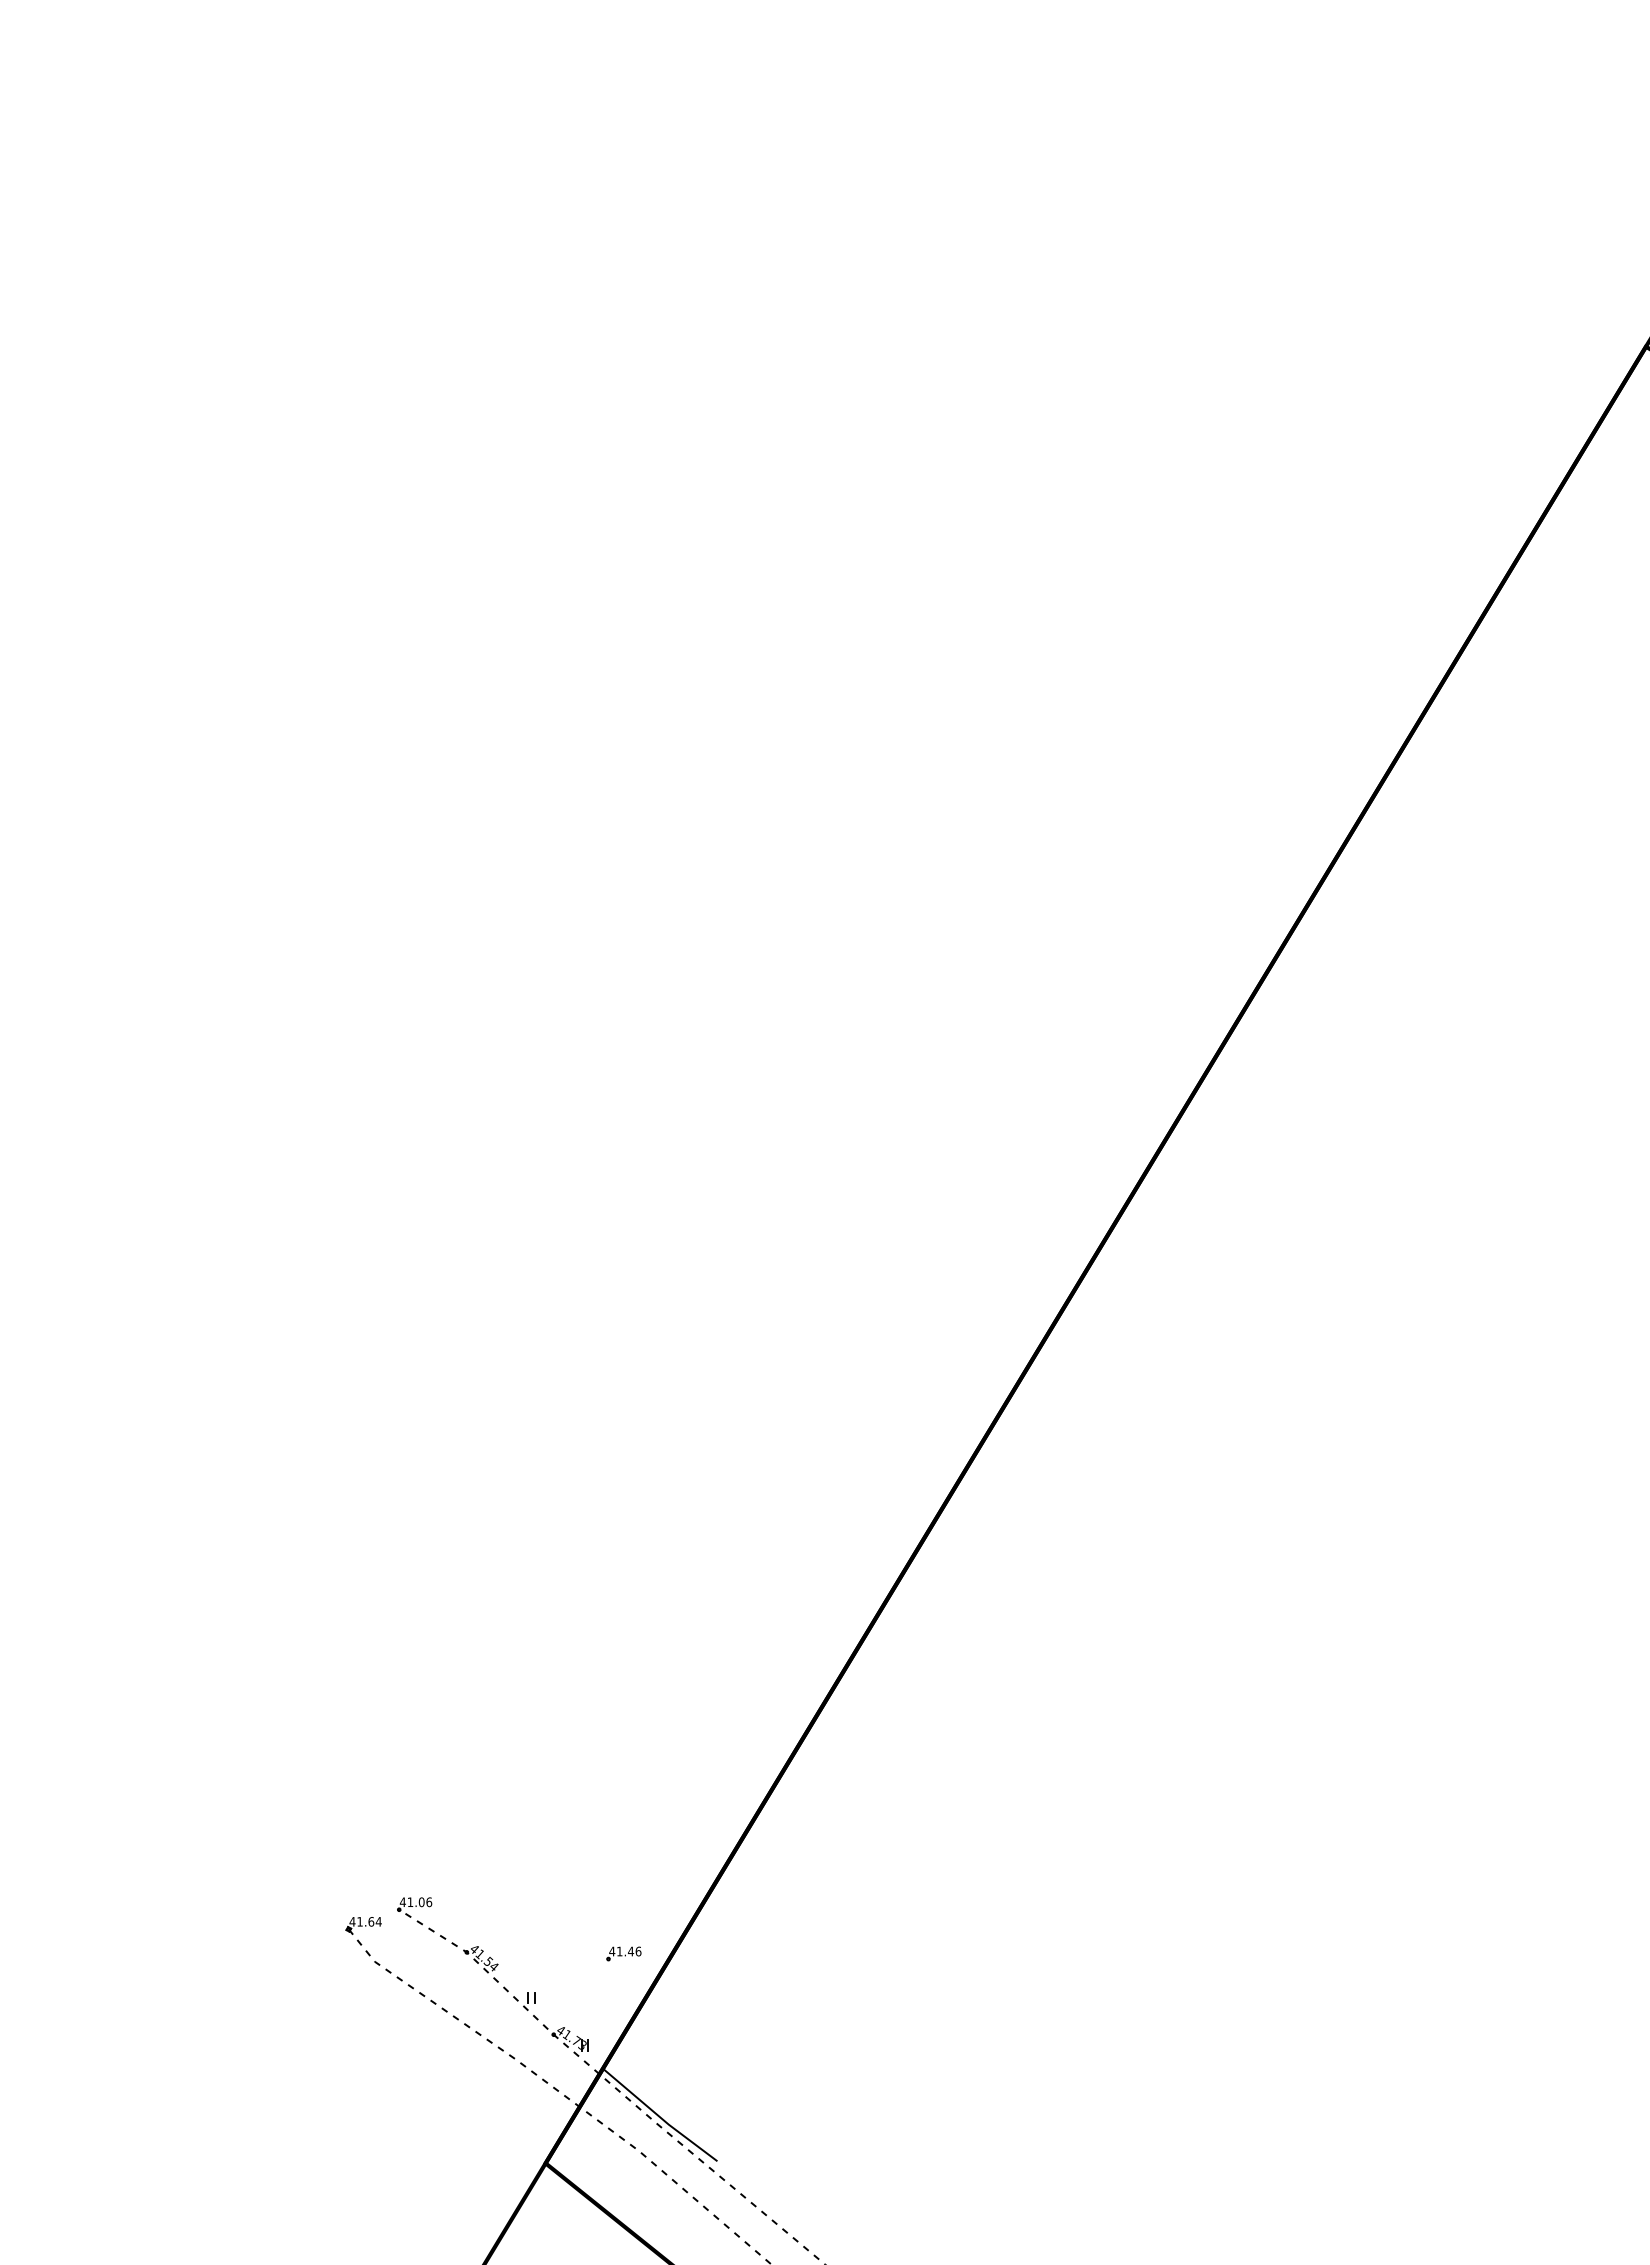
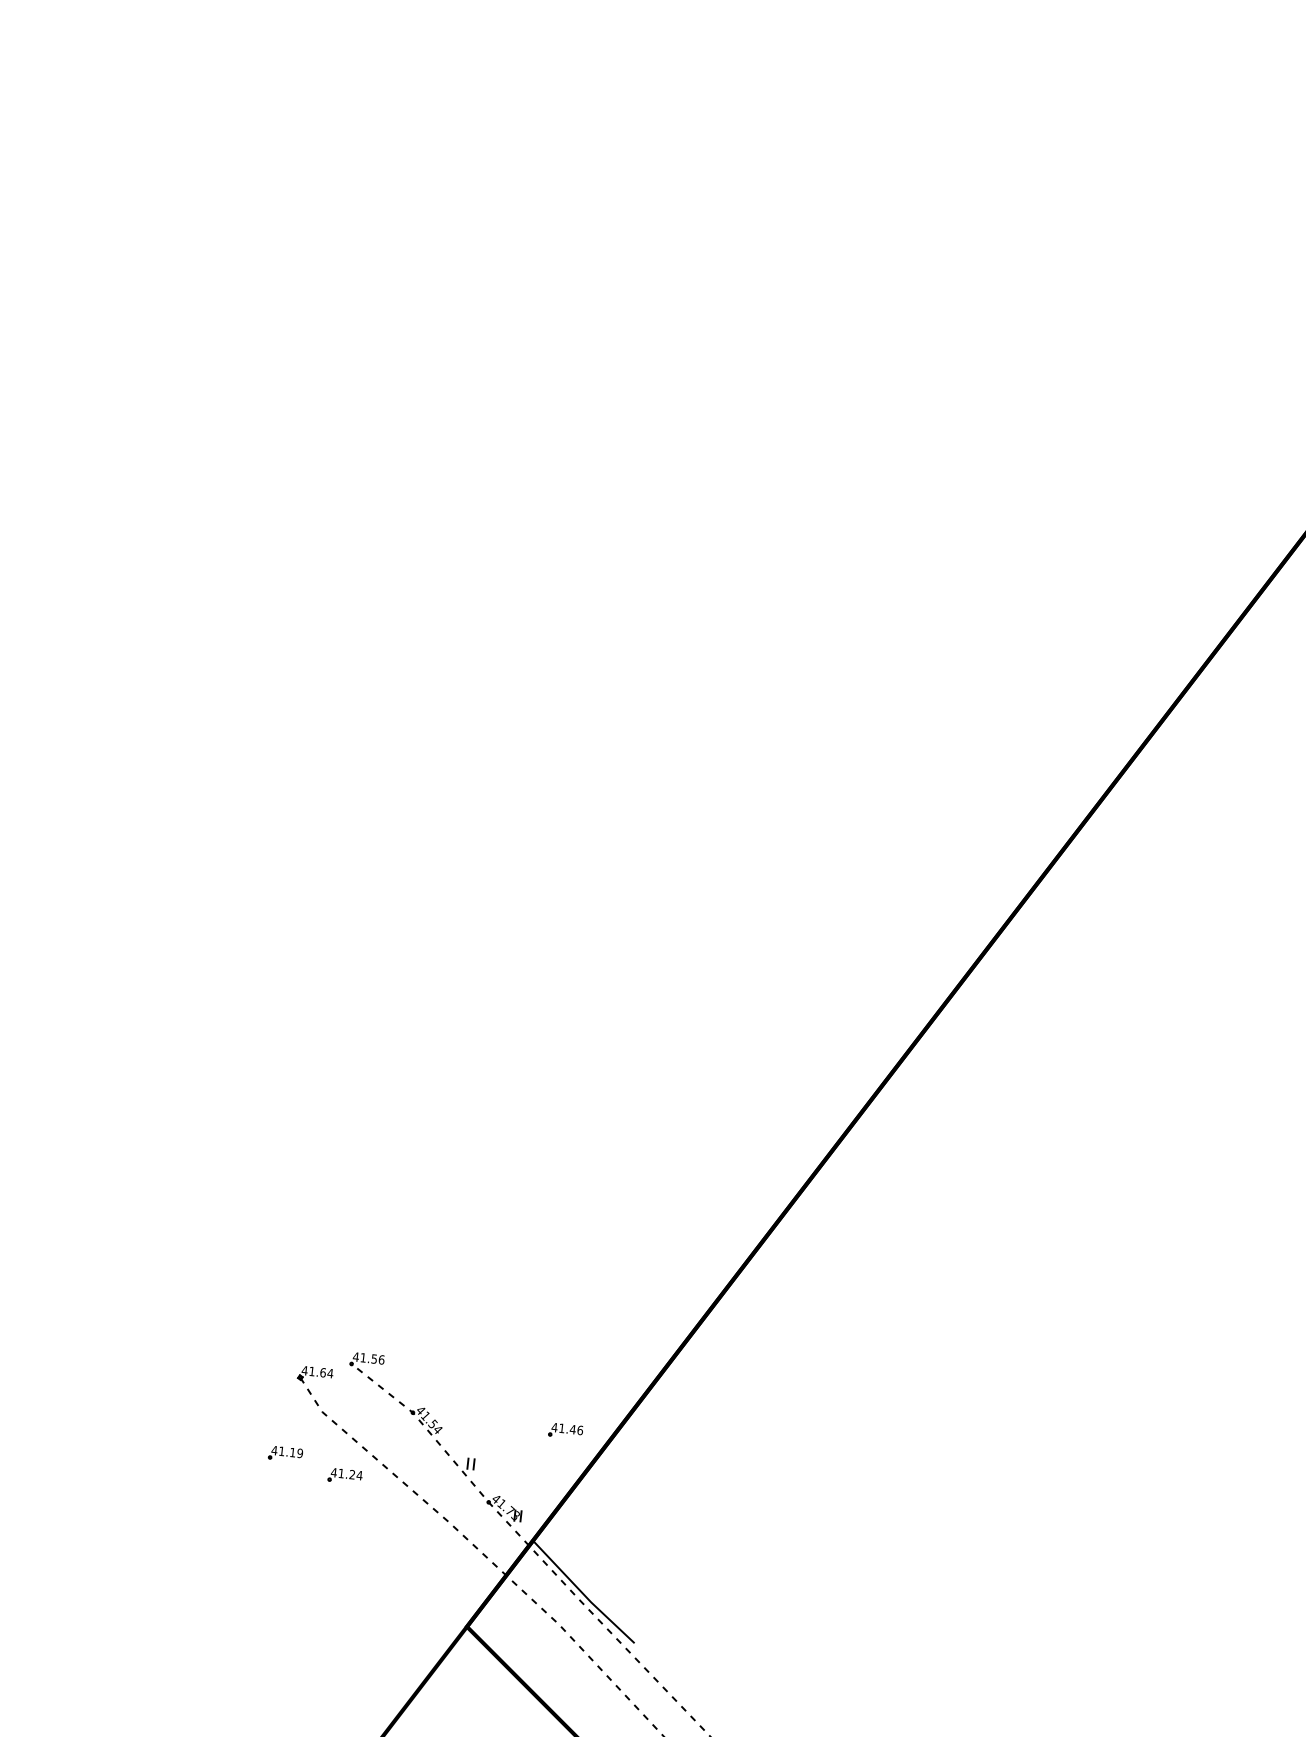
text: (421, 1902) -> (374, 1359), 41.06 -> 41.56
part: (341, 2008) -> (284, 1453), added
part: (404, 2024) -> (344, 1476), added

